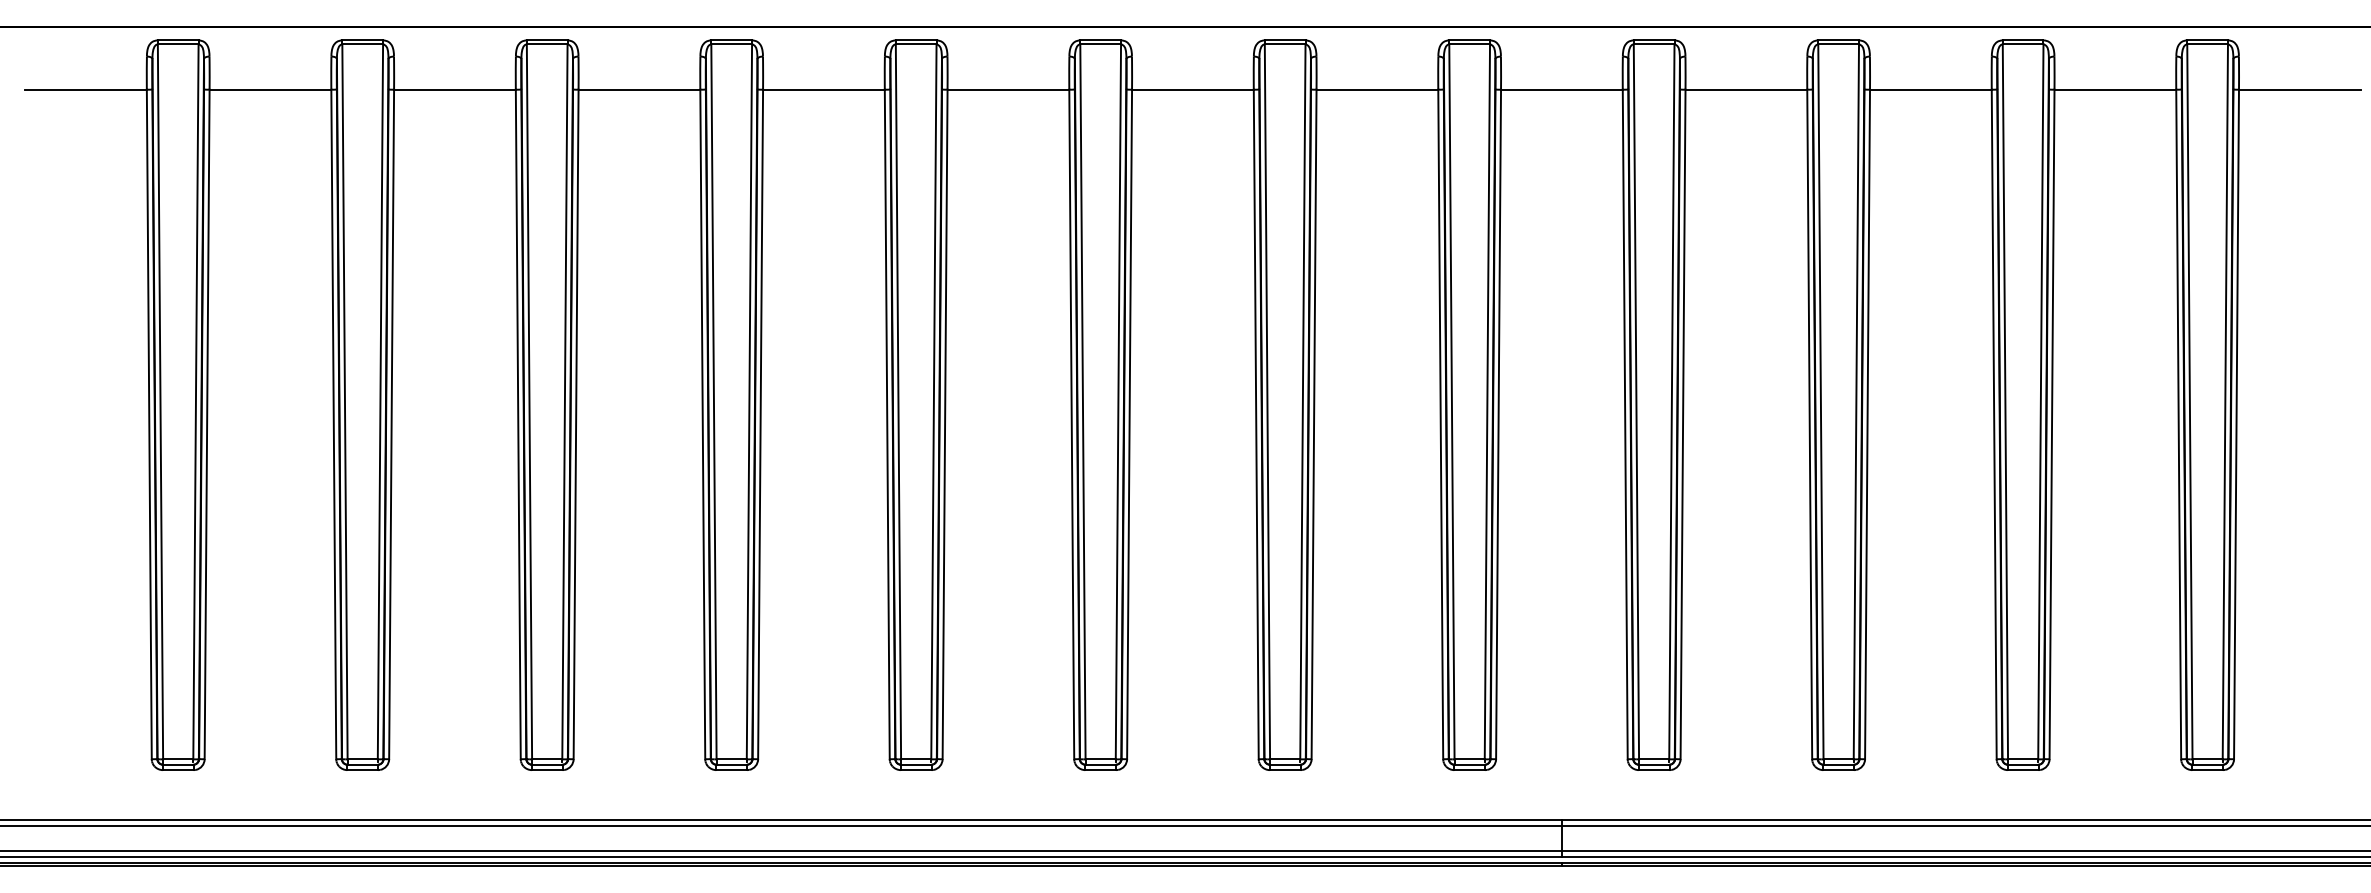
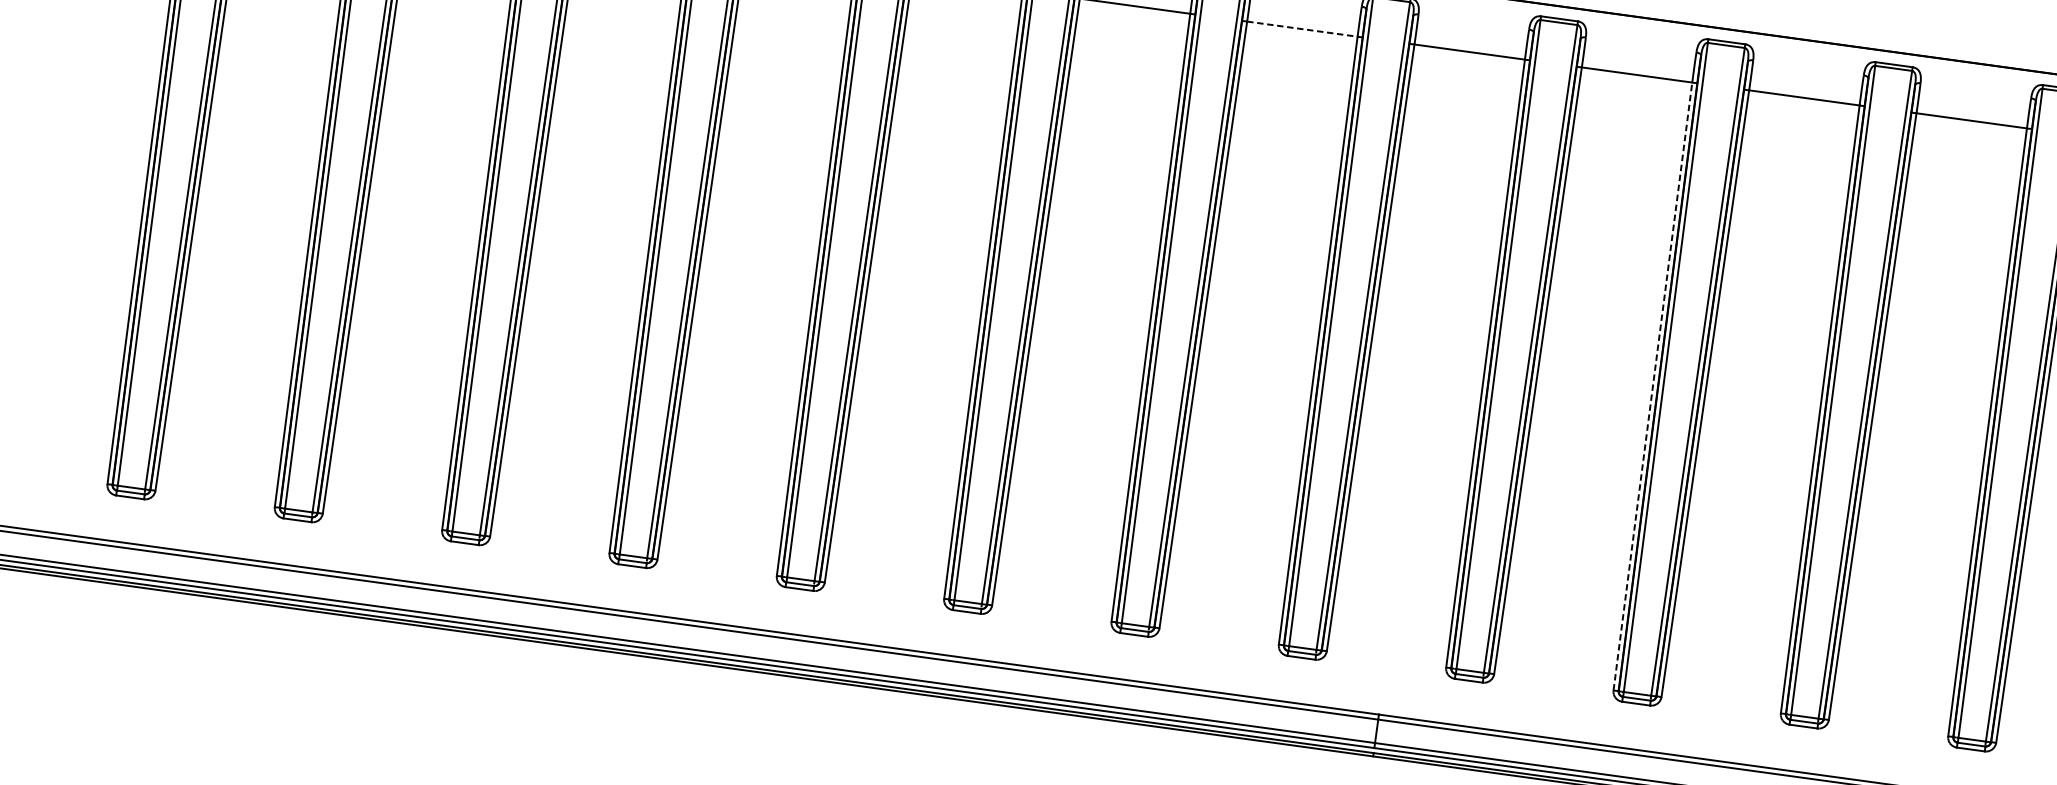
line: (1377, 89) -> (1302, 29), solid -> dashed
line: (1809, 424) -> (1652, 386), solid -> dashed

